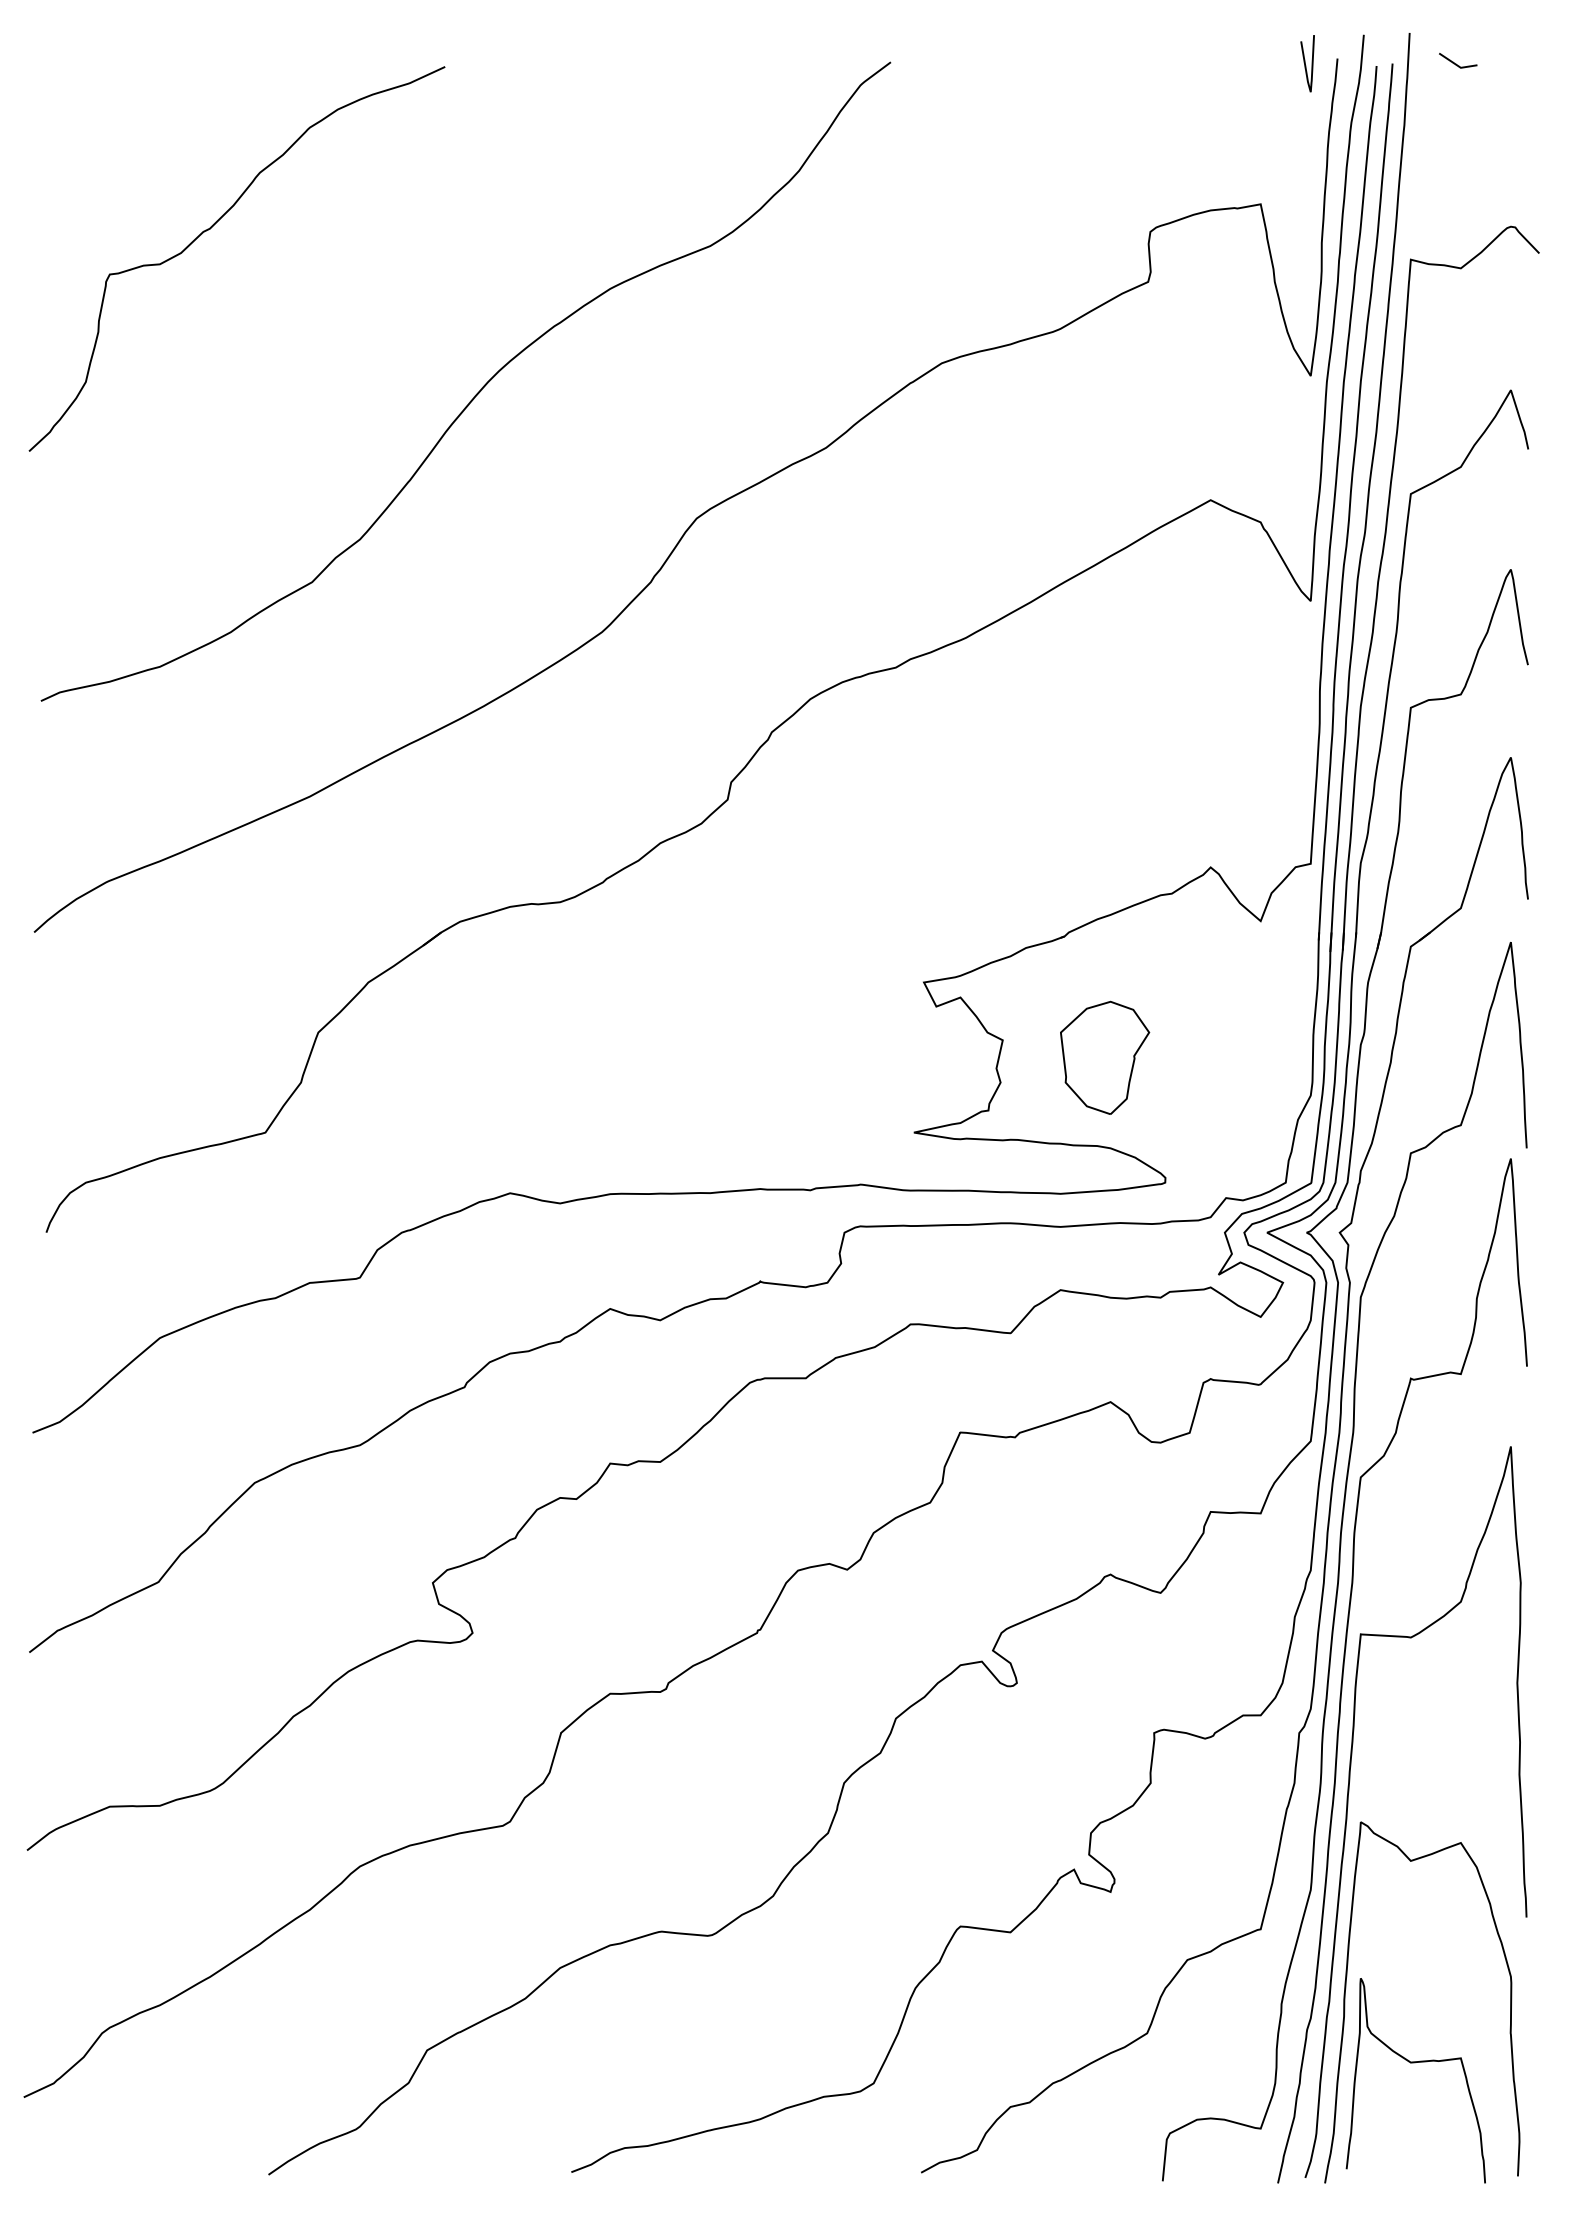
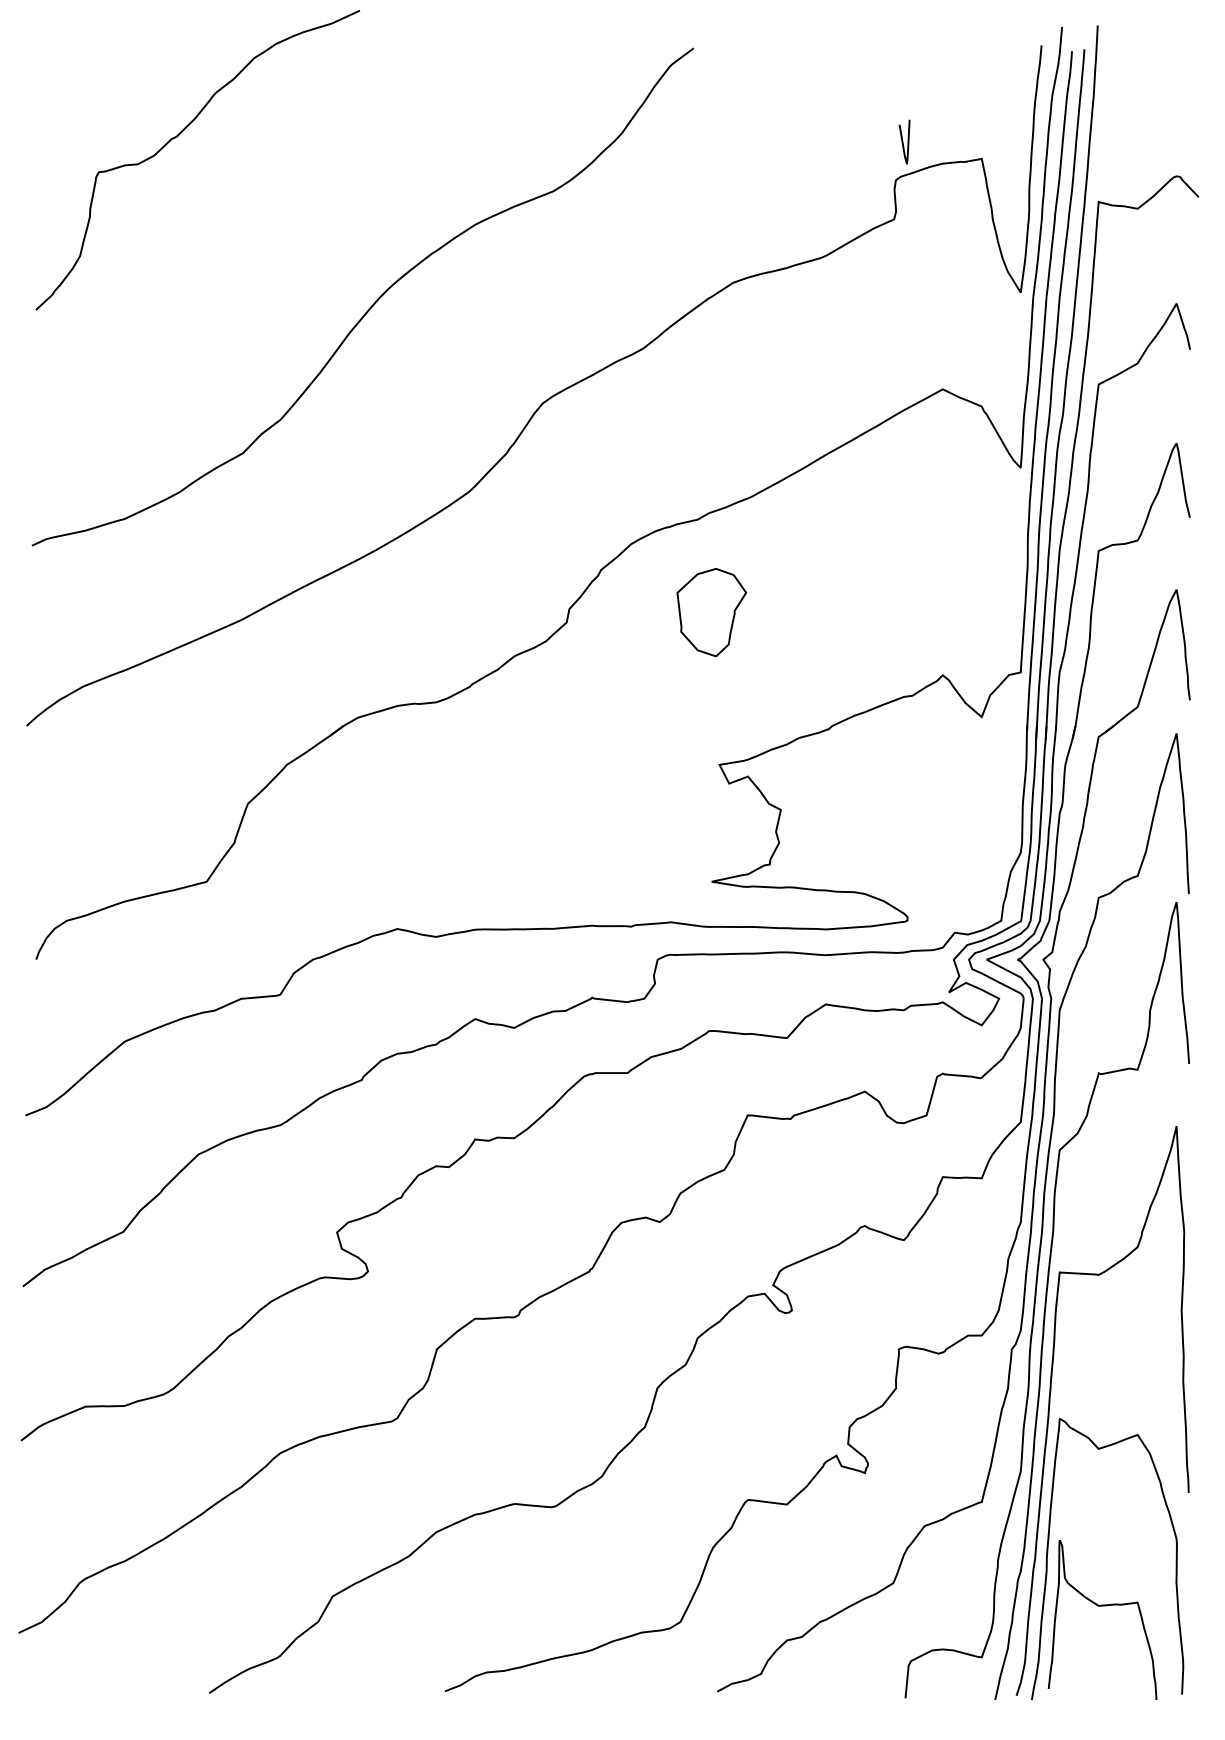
curve: (1305, 63) -> (902, 141), moved
line: (1456, 63) -> (1134, 49), removed
curve: (210, 229) -> (177, 137), moved
part: (1105, 1057) -> (712, 612), moved

